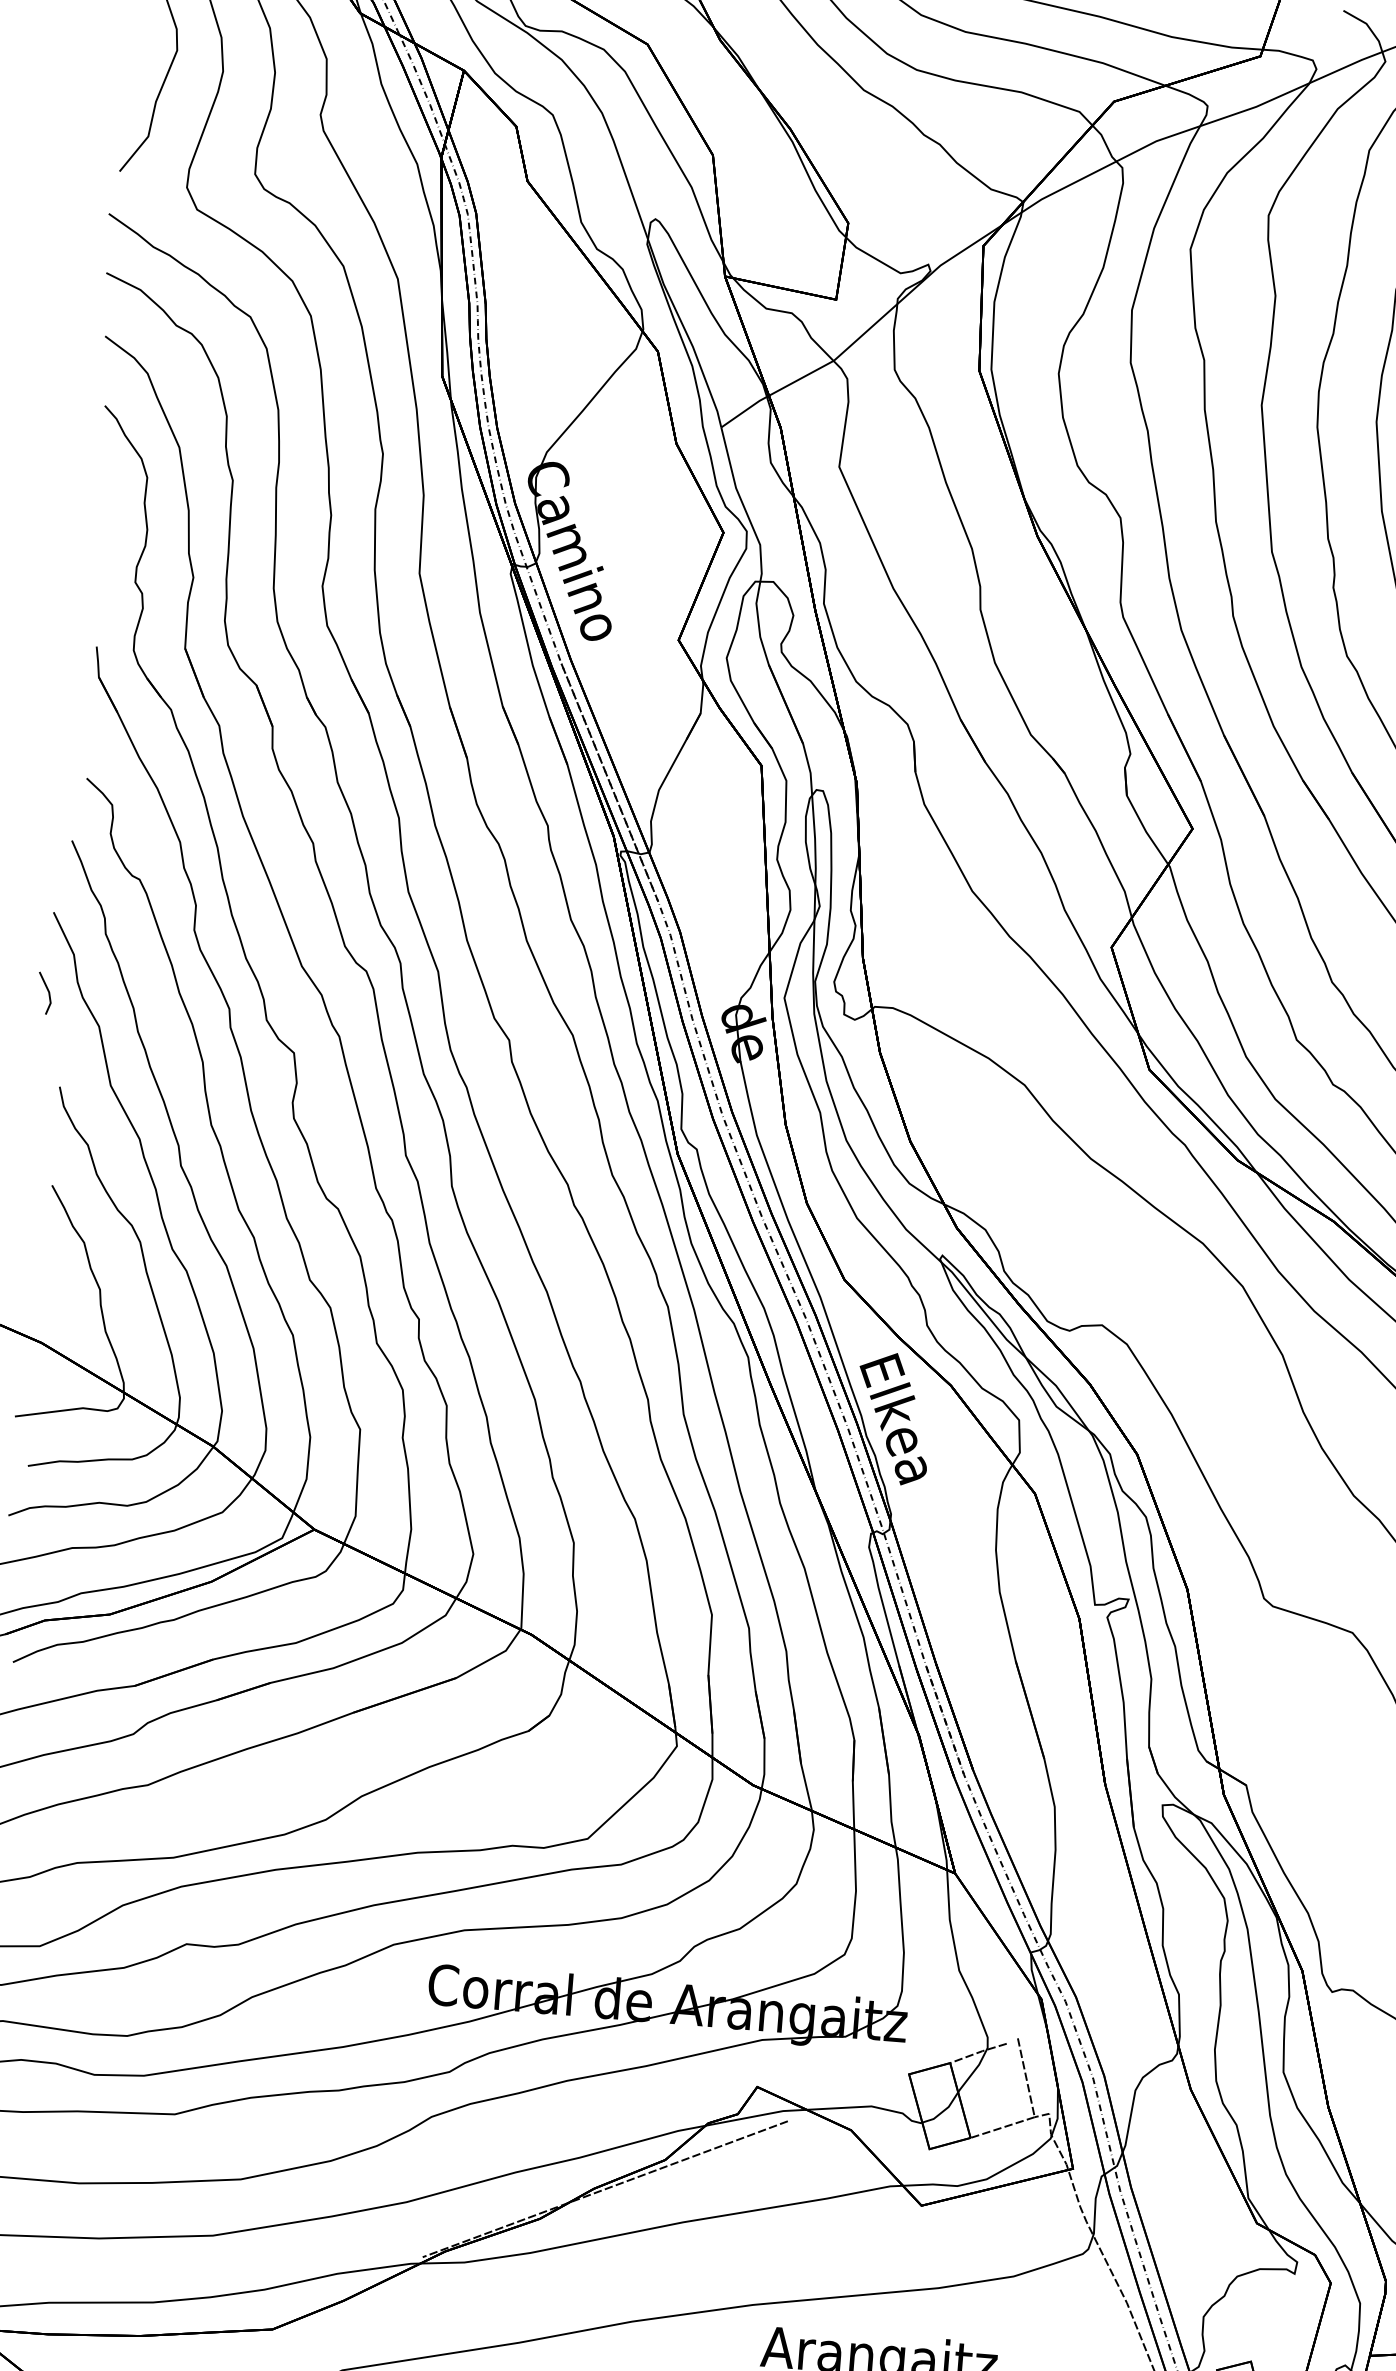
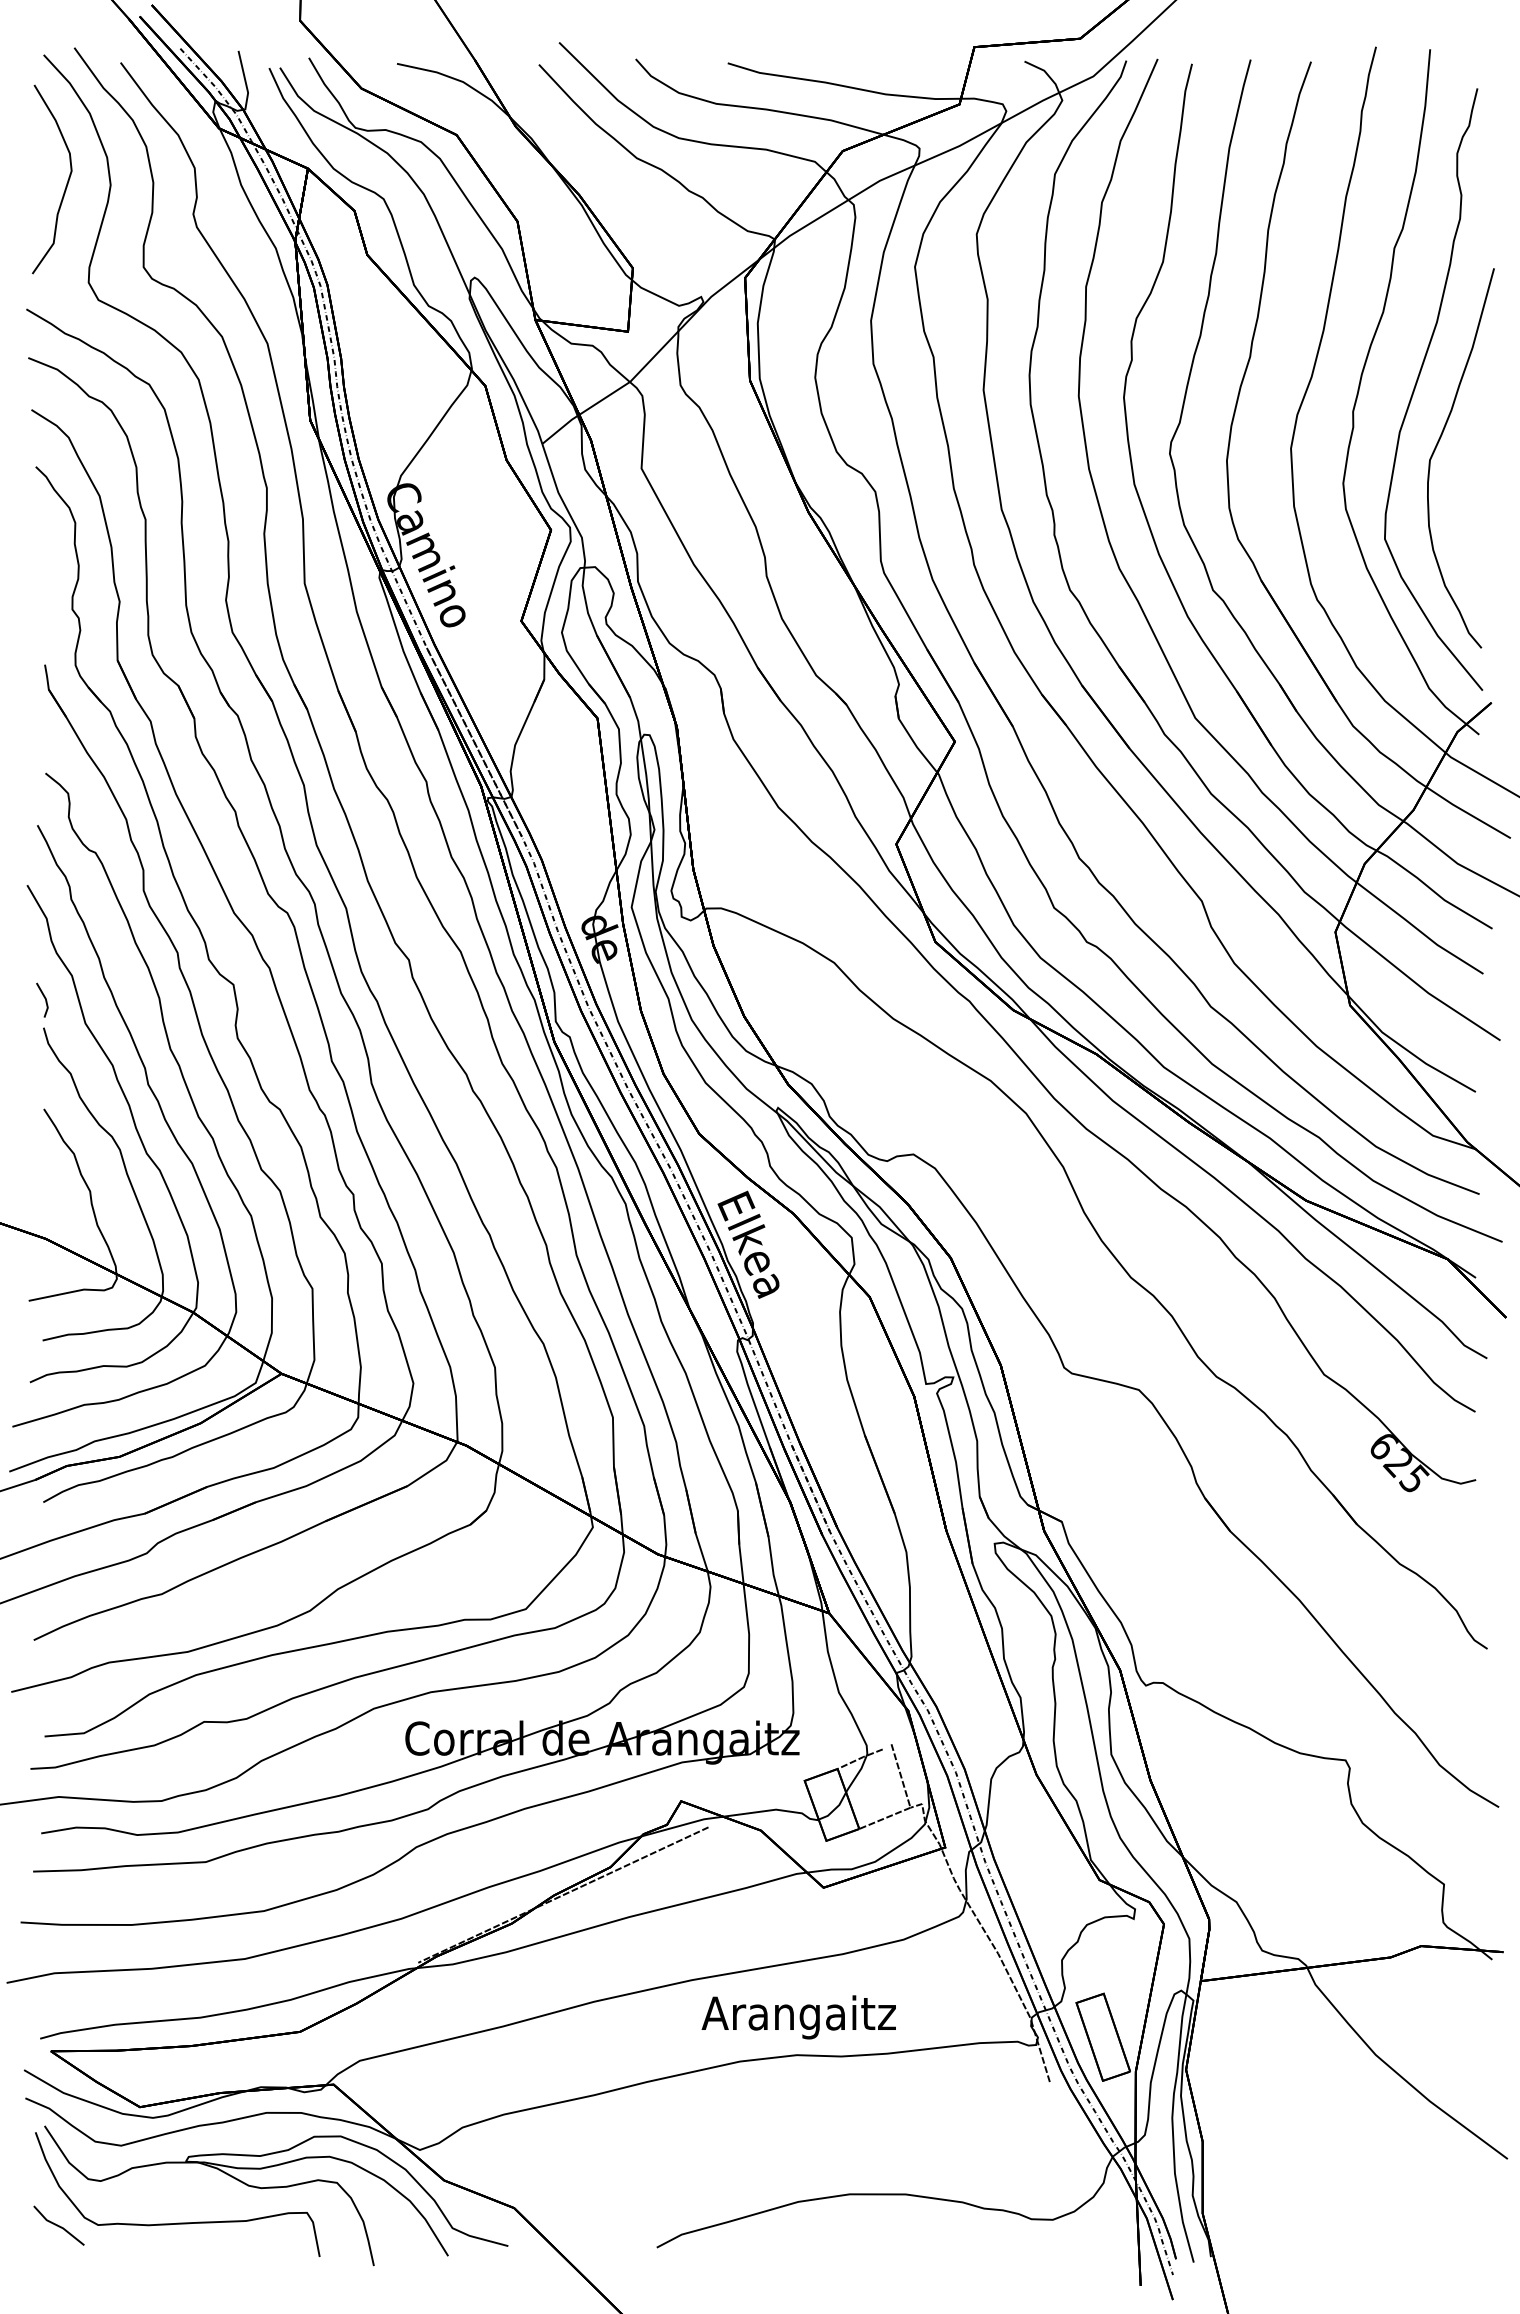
line: (46, 990) -> (43, 997), moved

